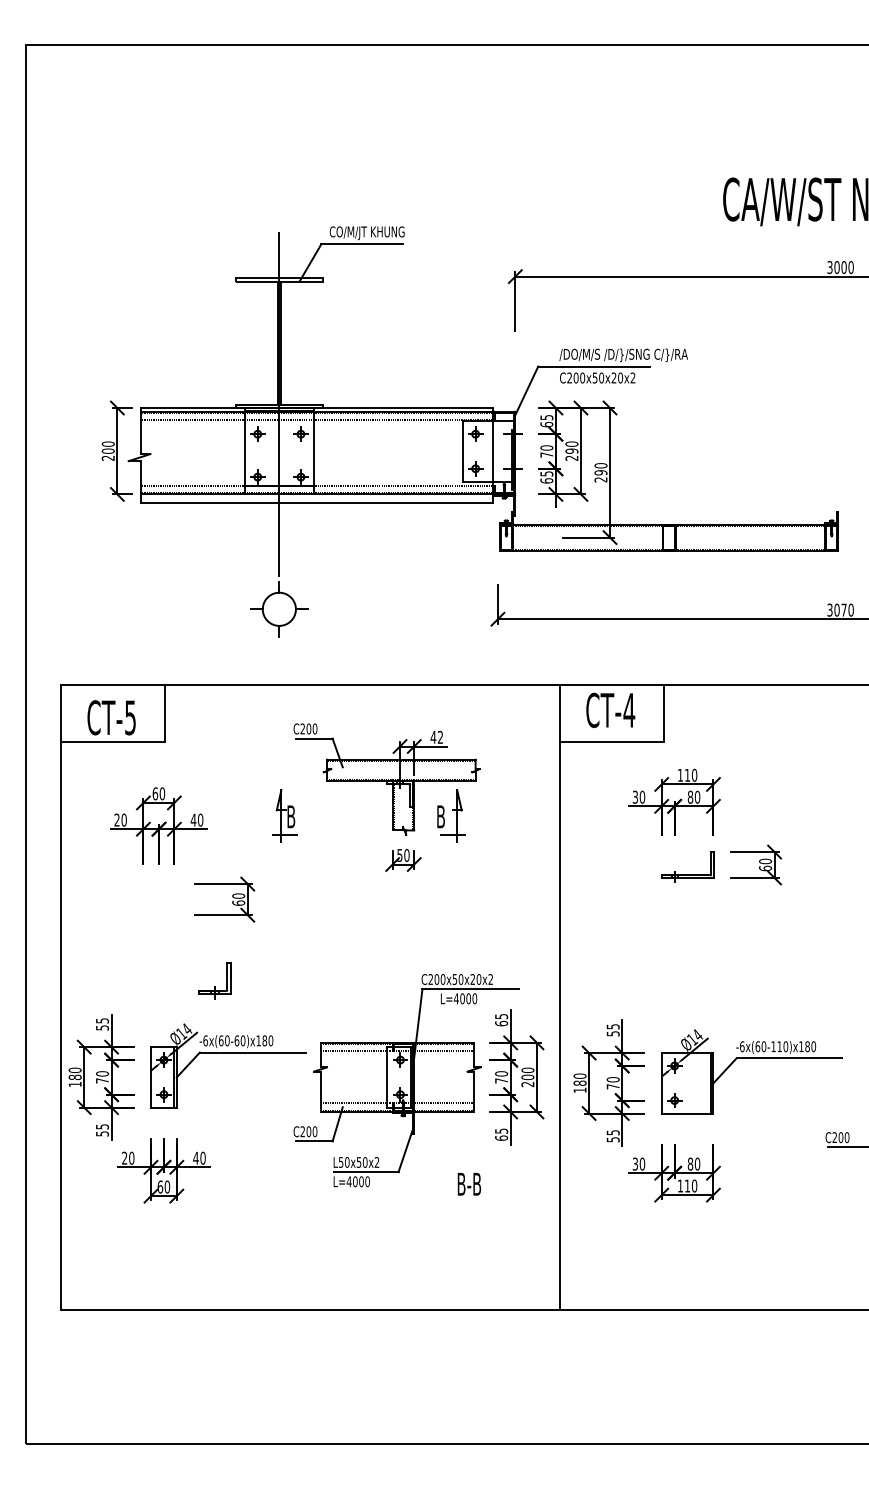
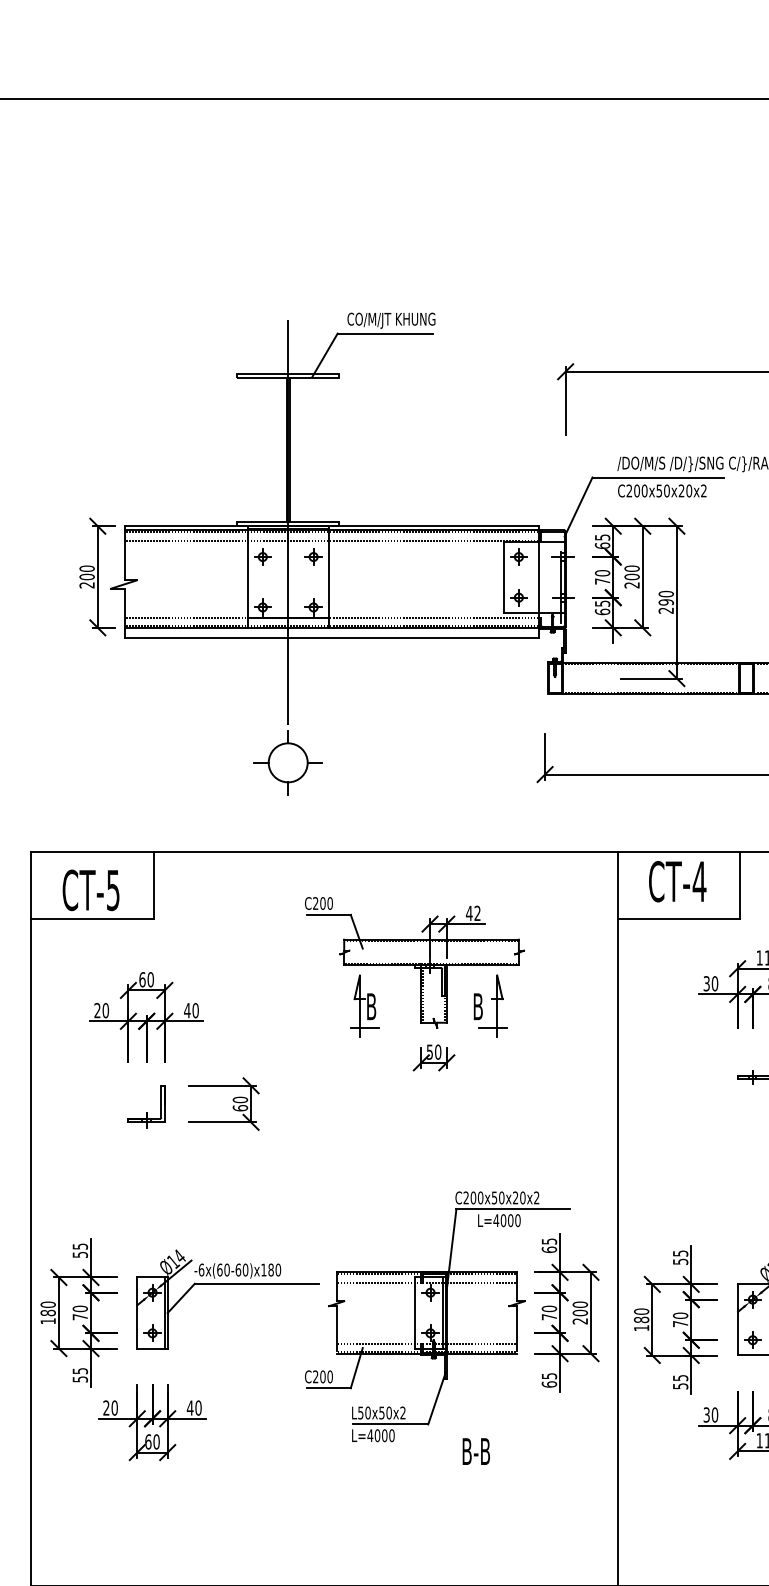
text: (571, 450) -> (631, 576), 290 -> 200
part: (284, 815) -> (363, 1005), moved
part: (214, 980) -> (146, 1106), moved
text: (468, 1184) -> (475, 1451), moved

